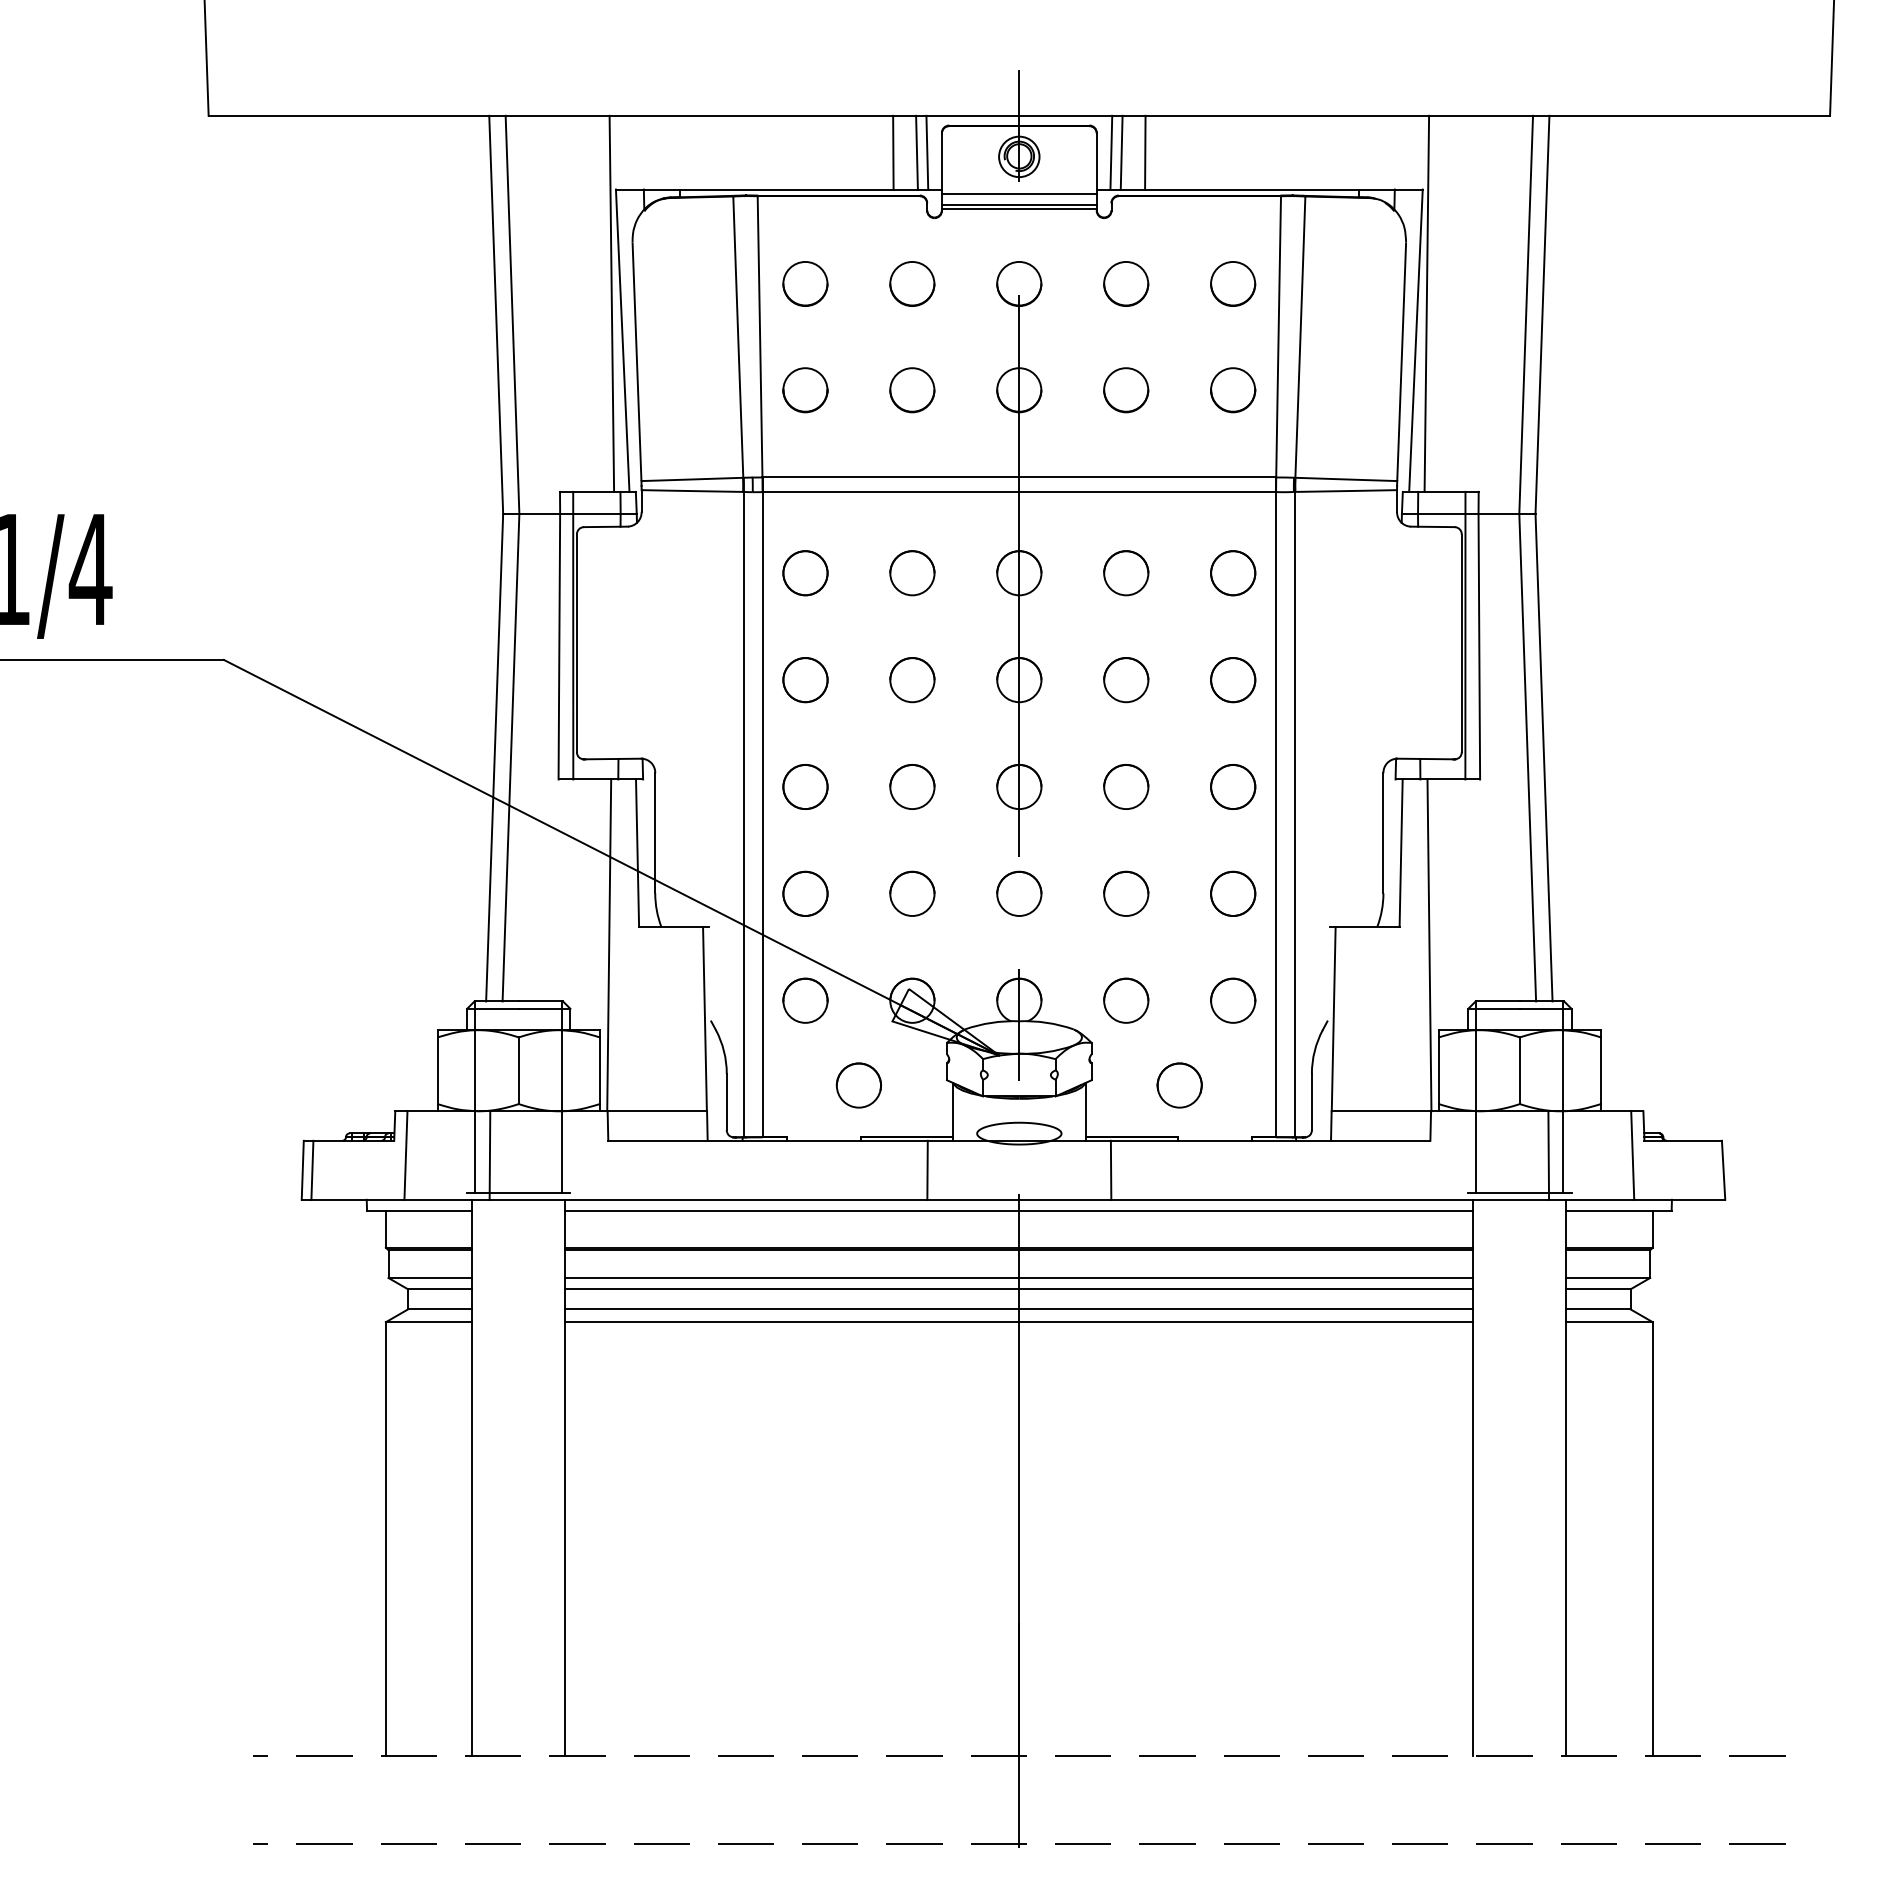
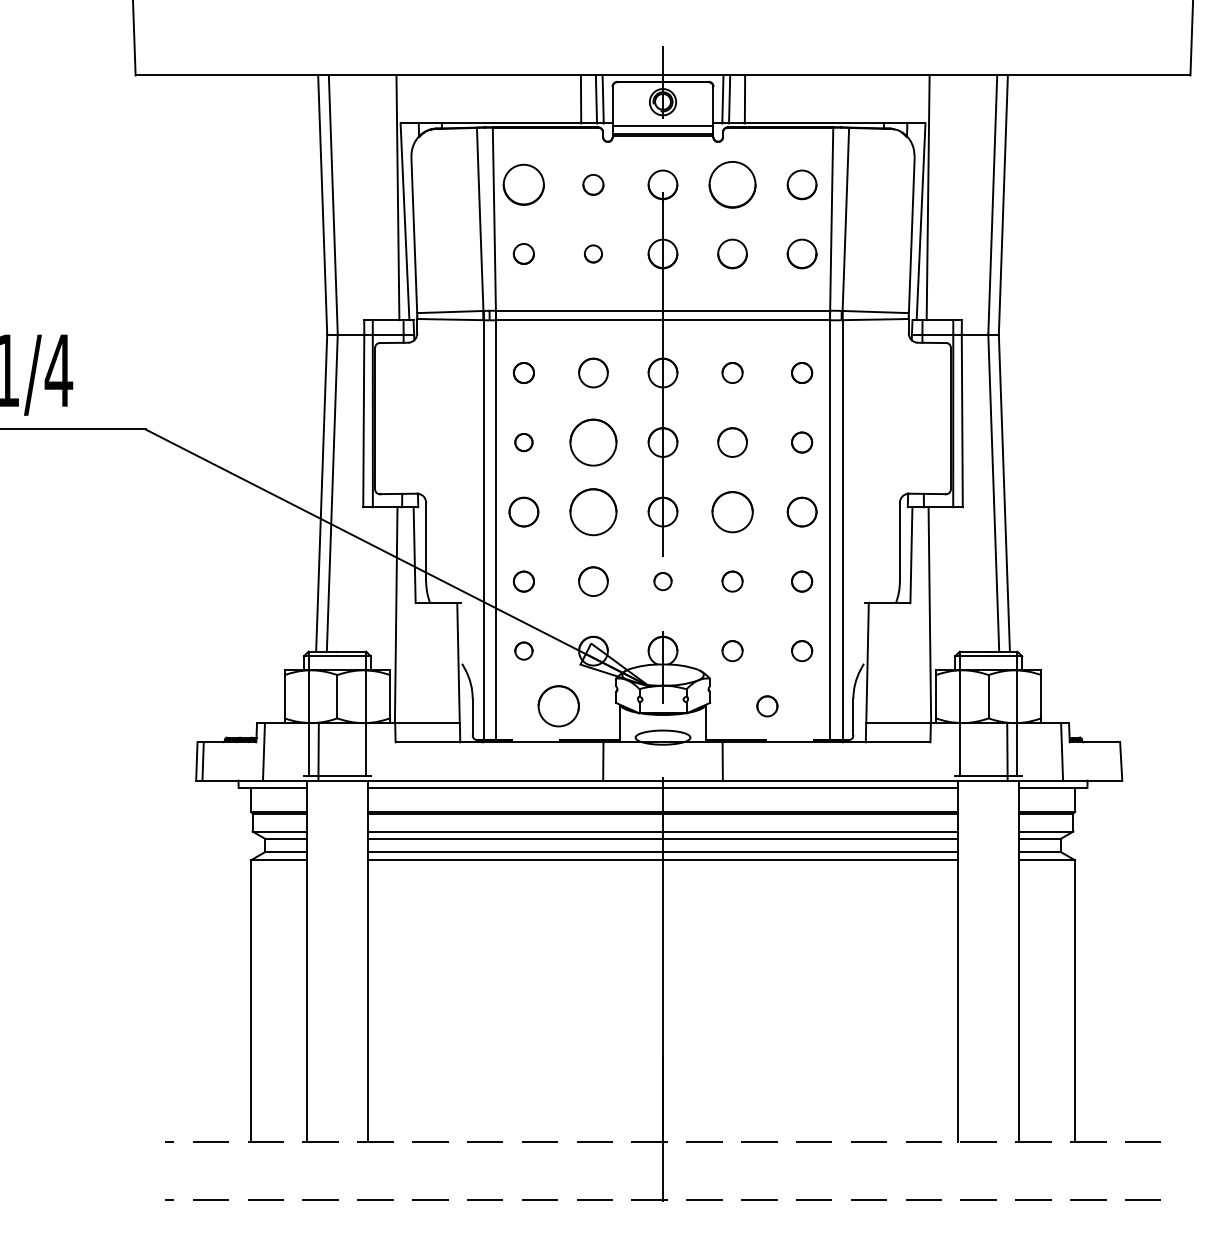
part: (804, 283) -> (523, 184), size x1.4
part: (912, 283) -> (593, 184), size x0.7
part: (1126, 283) -> (732, 184), size x1.6
part: (804, 389) -> (523, 253), size x0.7
part: (912, 389) -> (593, 253), size x0.6
part: (804, 572) -> (523, 372), size x0.7
part: (1126, 572) -> (732, 372), size x0.7
part: (1232, 572) -> (801, 372), size x0.7
part: (804, 679) -> (523, 442), size x0.6
circle: (912, 679) -> (593, 442), size x1.6
part: (1232, 679) -> (801, 442), size x0.7
part: (912, 786) -> (593, 511), size x1.6
part: (1126, 786) -> (732, 511), size x1.4
part: (804, 893) -> (523, 581), size x0.7
part: (1018, 893) -> (662, 581), size x0.6
circle: (1126, 893) -> (732, 581), size x0.7
part: (1232, 893) -> (801, 581), size x0.7
part: (804, 999) -> (523, 650), size x0.6
part: (1126, 999) -> (732, 650), size x0.7
part: (1232, 999) -> (801, 650), size x0.7
circle: (858, 1085) -> (558, 706), size x1.4
circle: (1179, 1085) -> (767, 706), size x0.7

